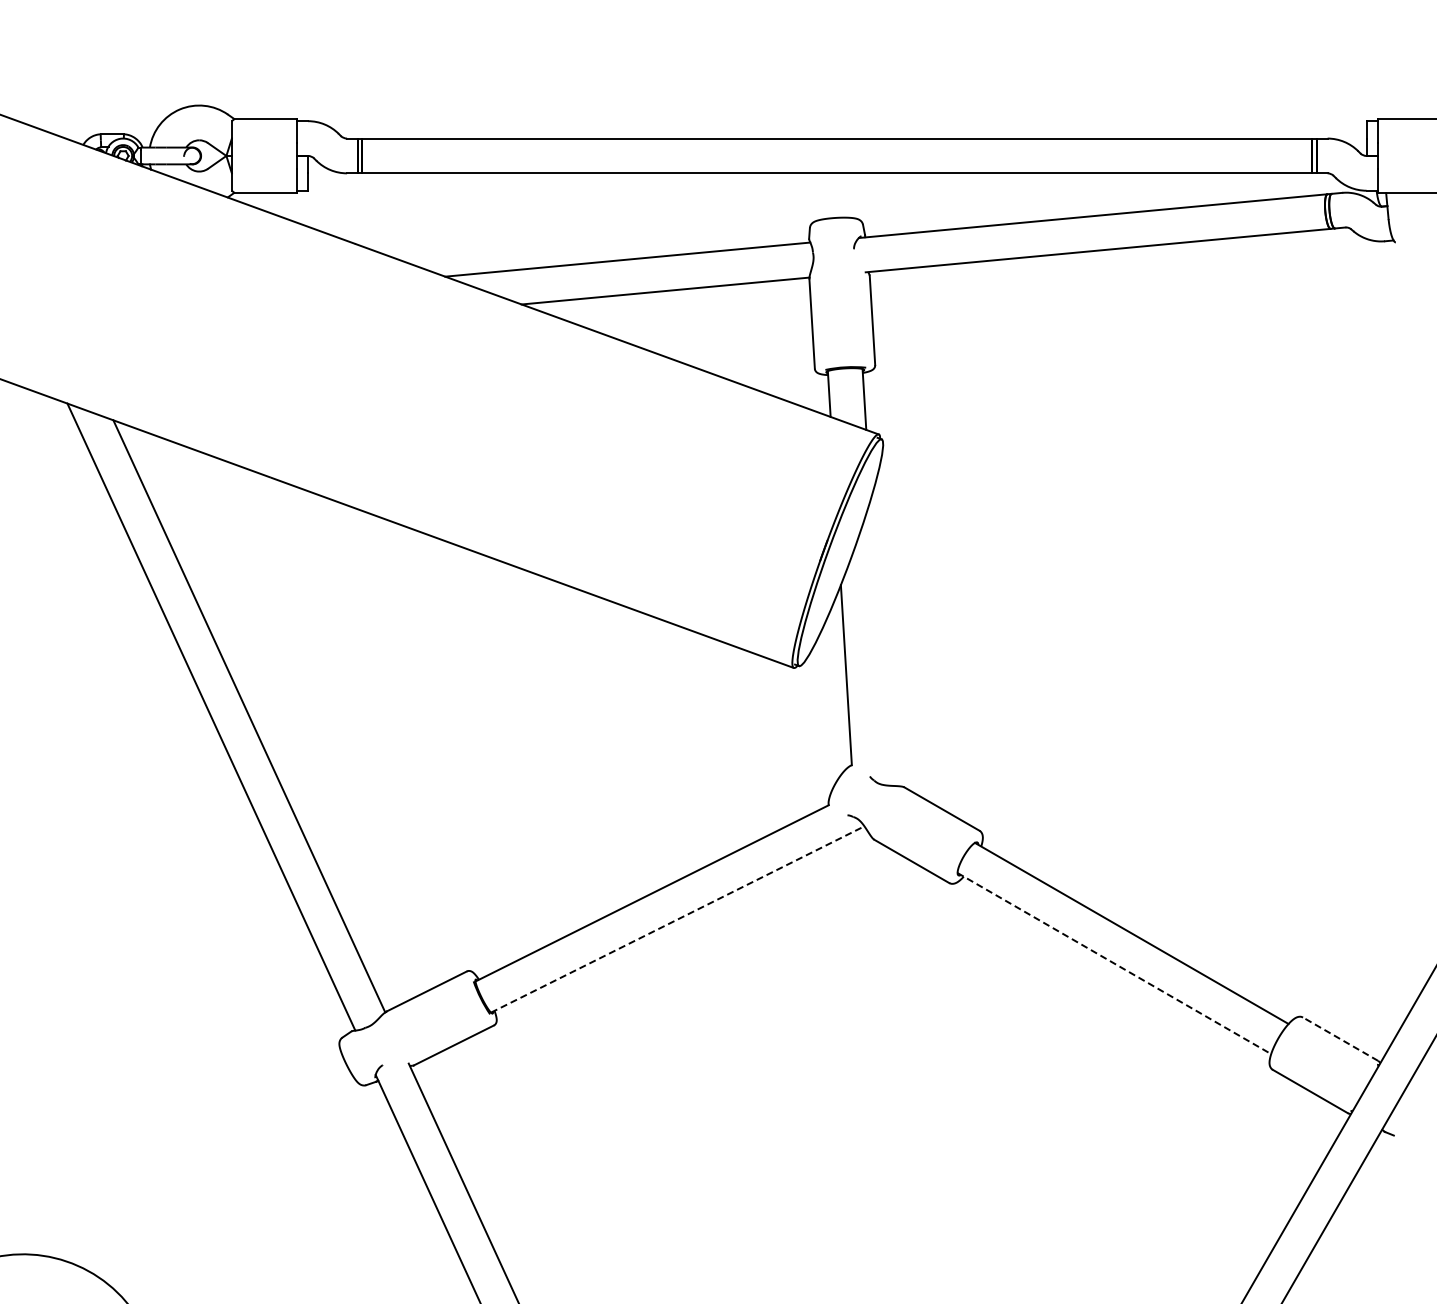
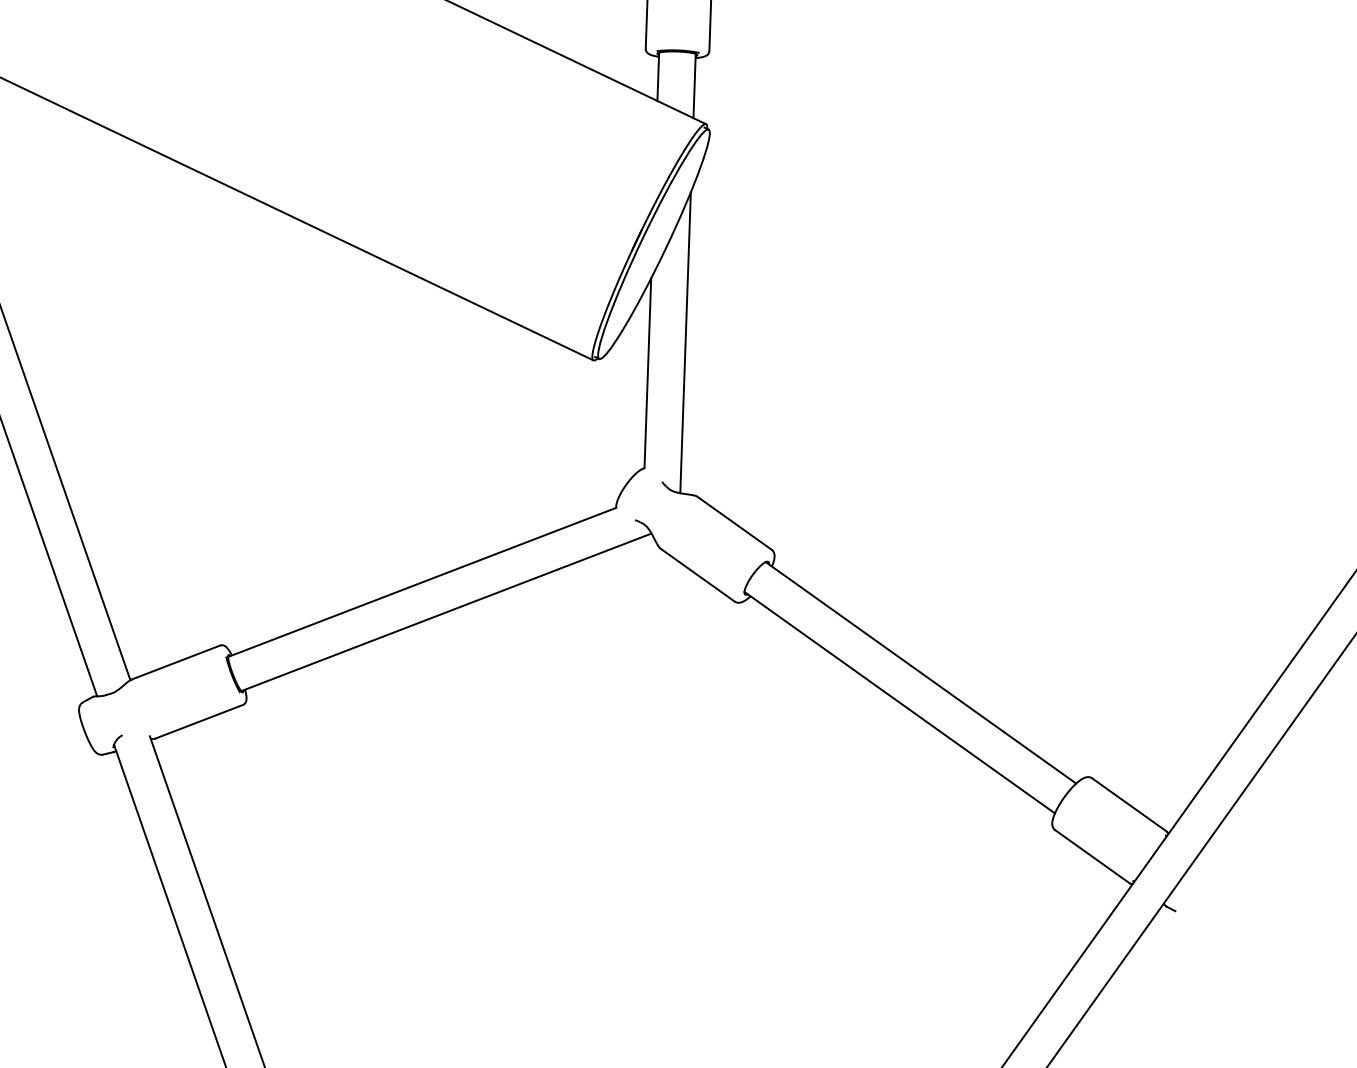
line: (878, 642) -> (684, 342), added
line: (677, 919) -> (446, 612), dashed -> solid
line: (1114, 963) -> (899, 702), dashed -> solid
line: (1340, 1038) -> (1129, 804), dashed -> solid

